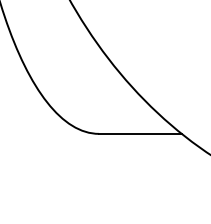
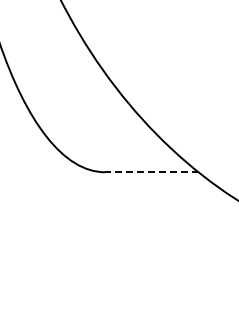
line: (140, 134) -> (151, 172), solid -> dashed

